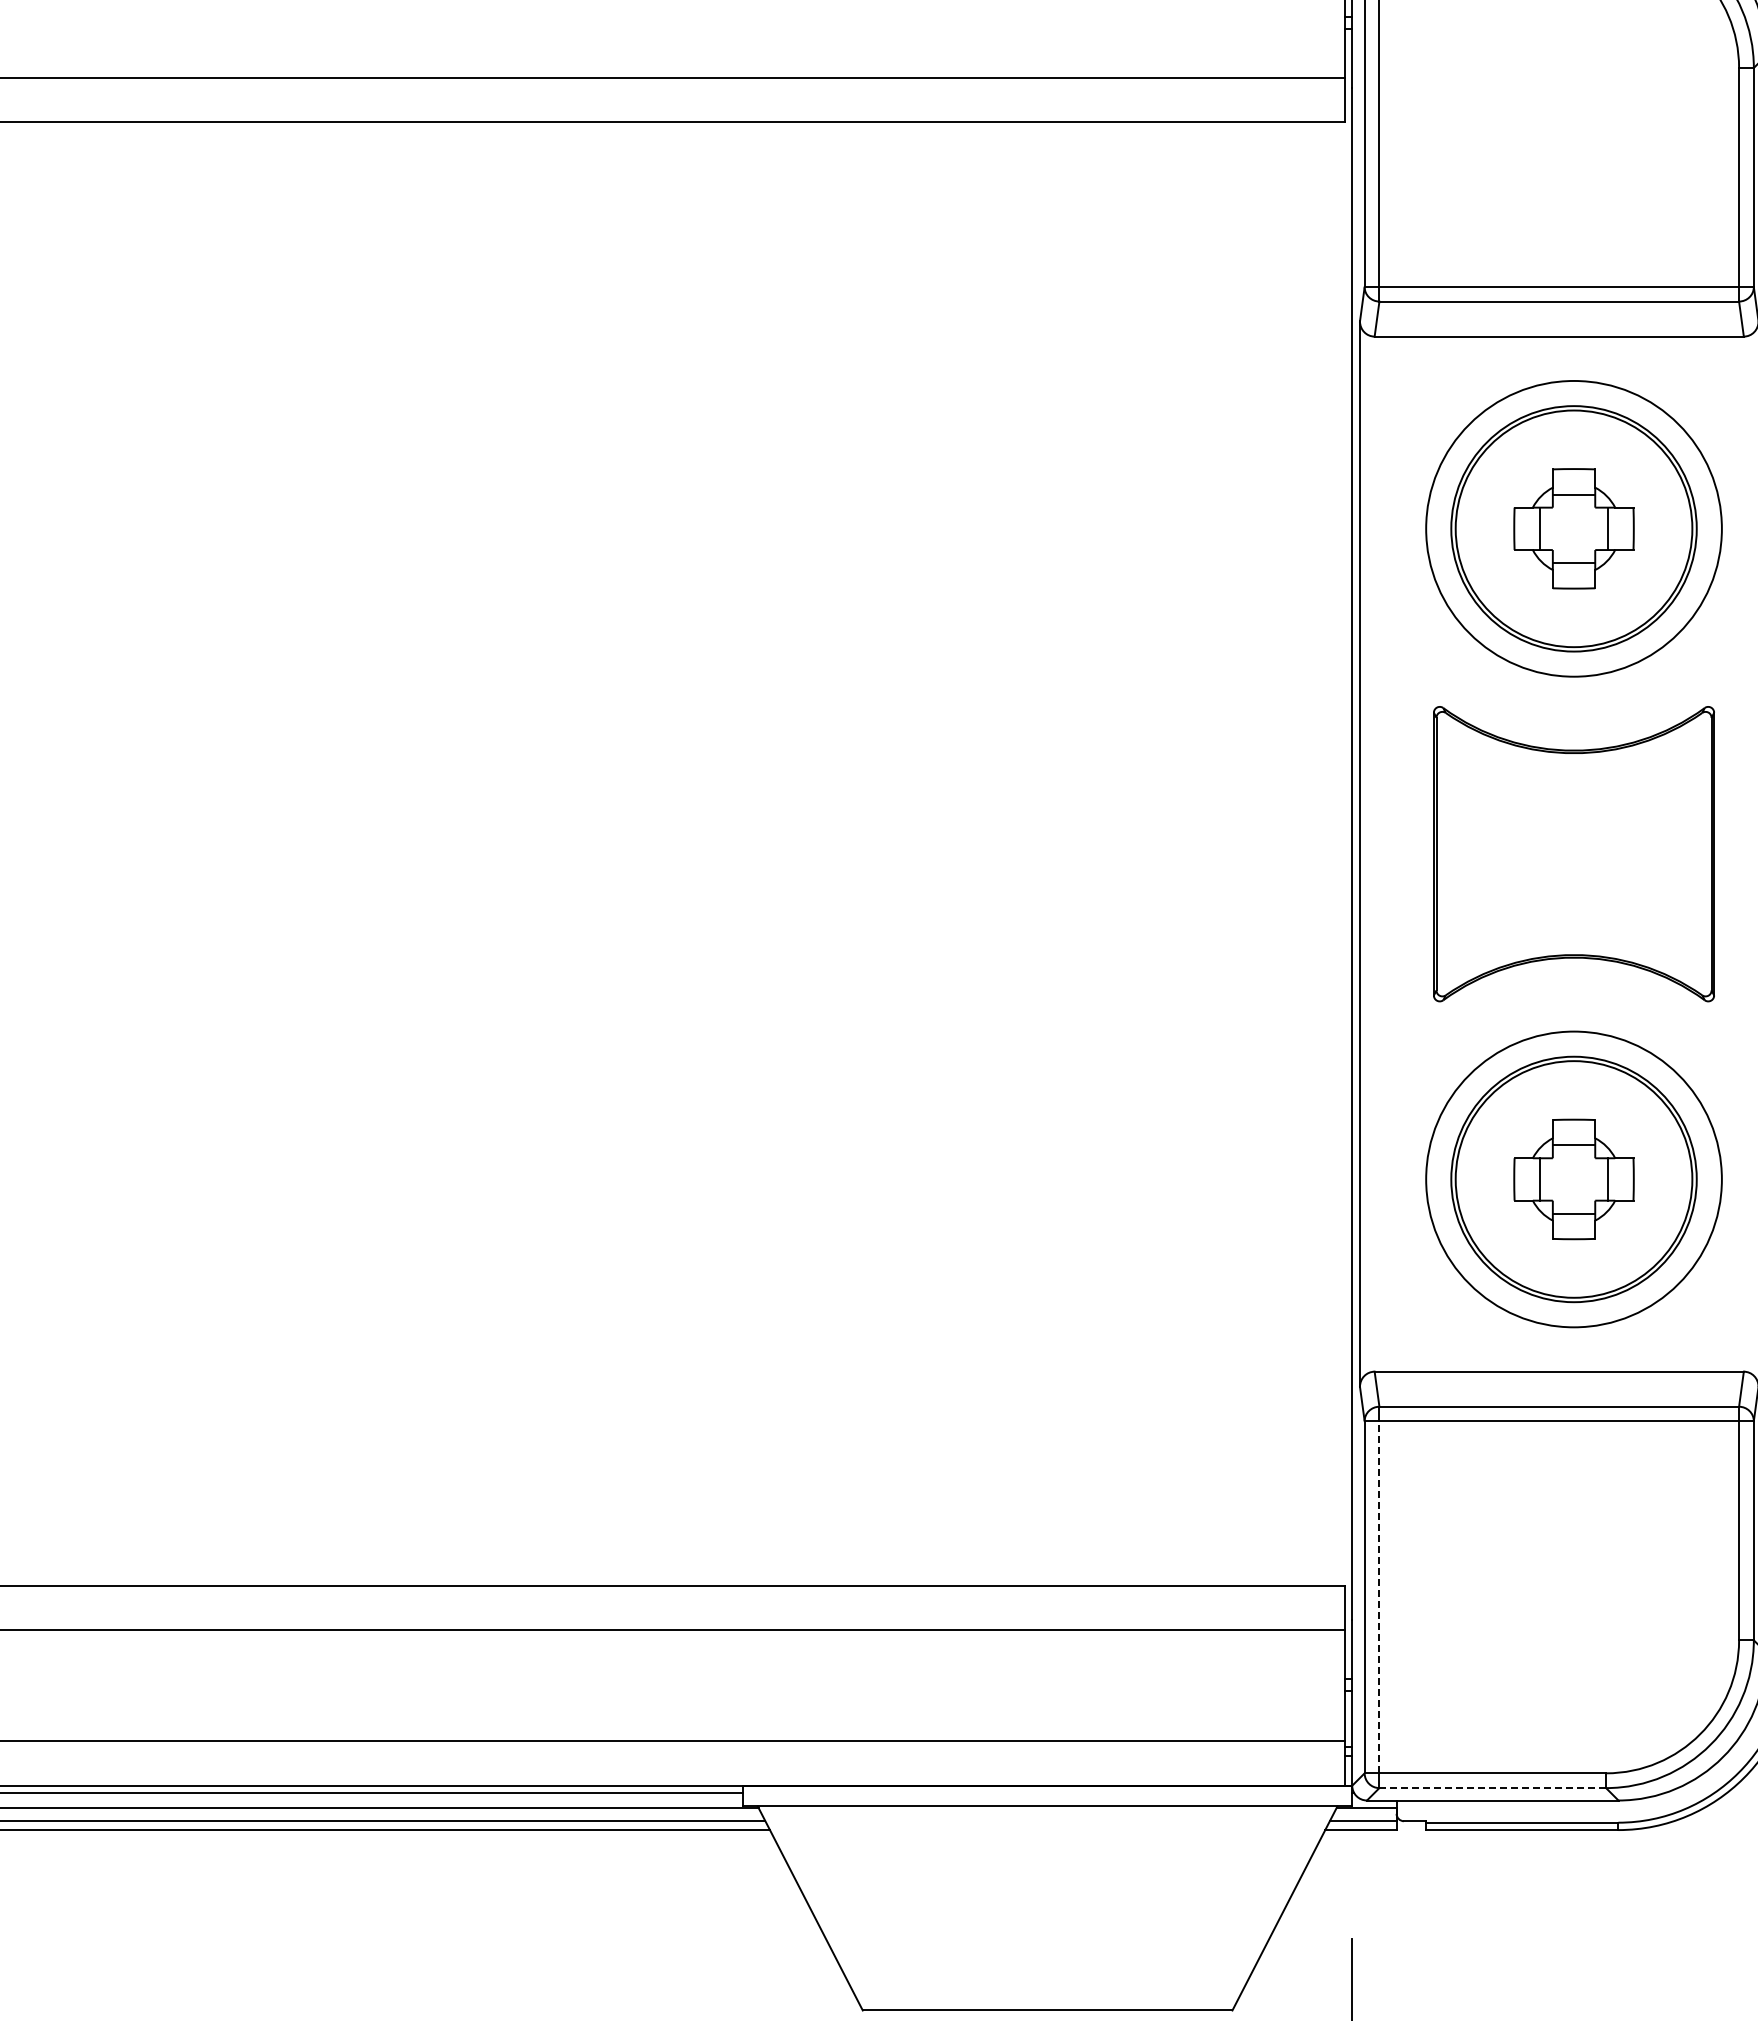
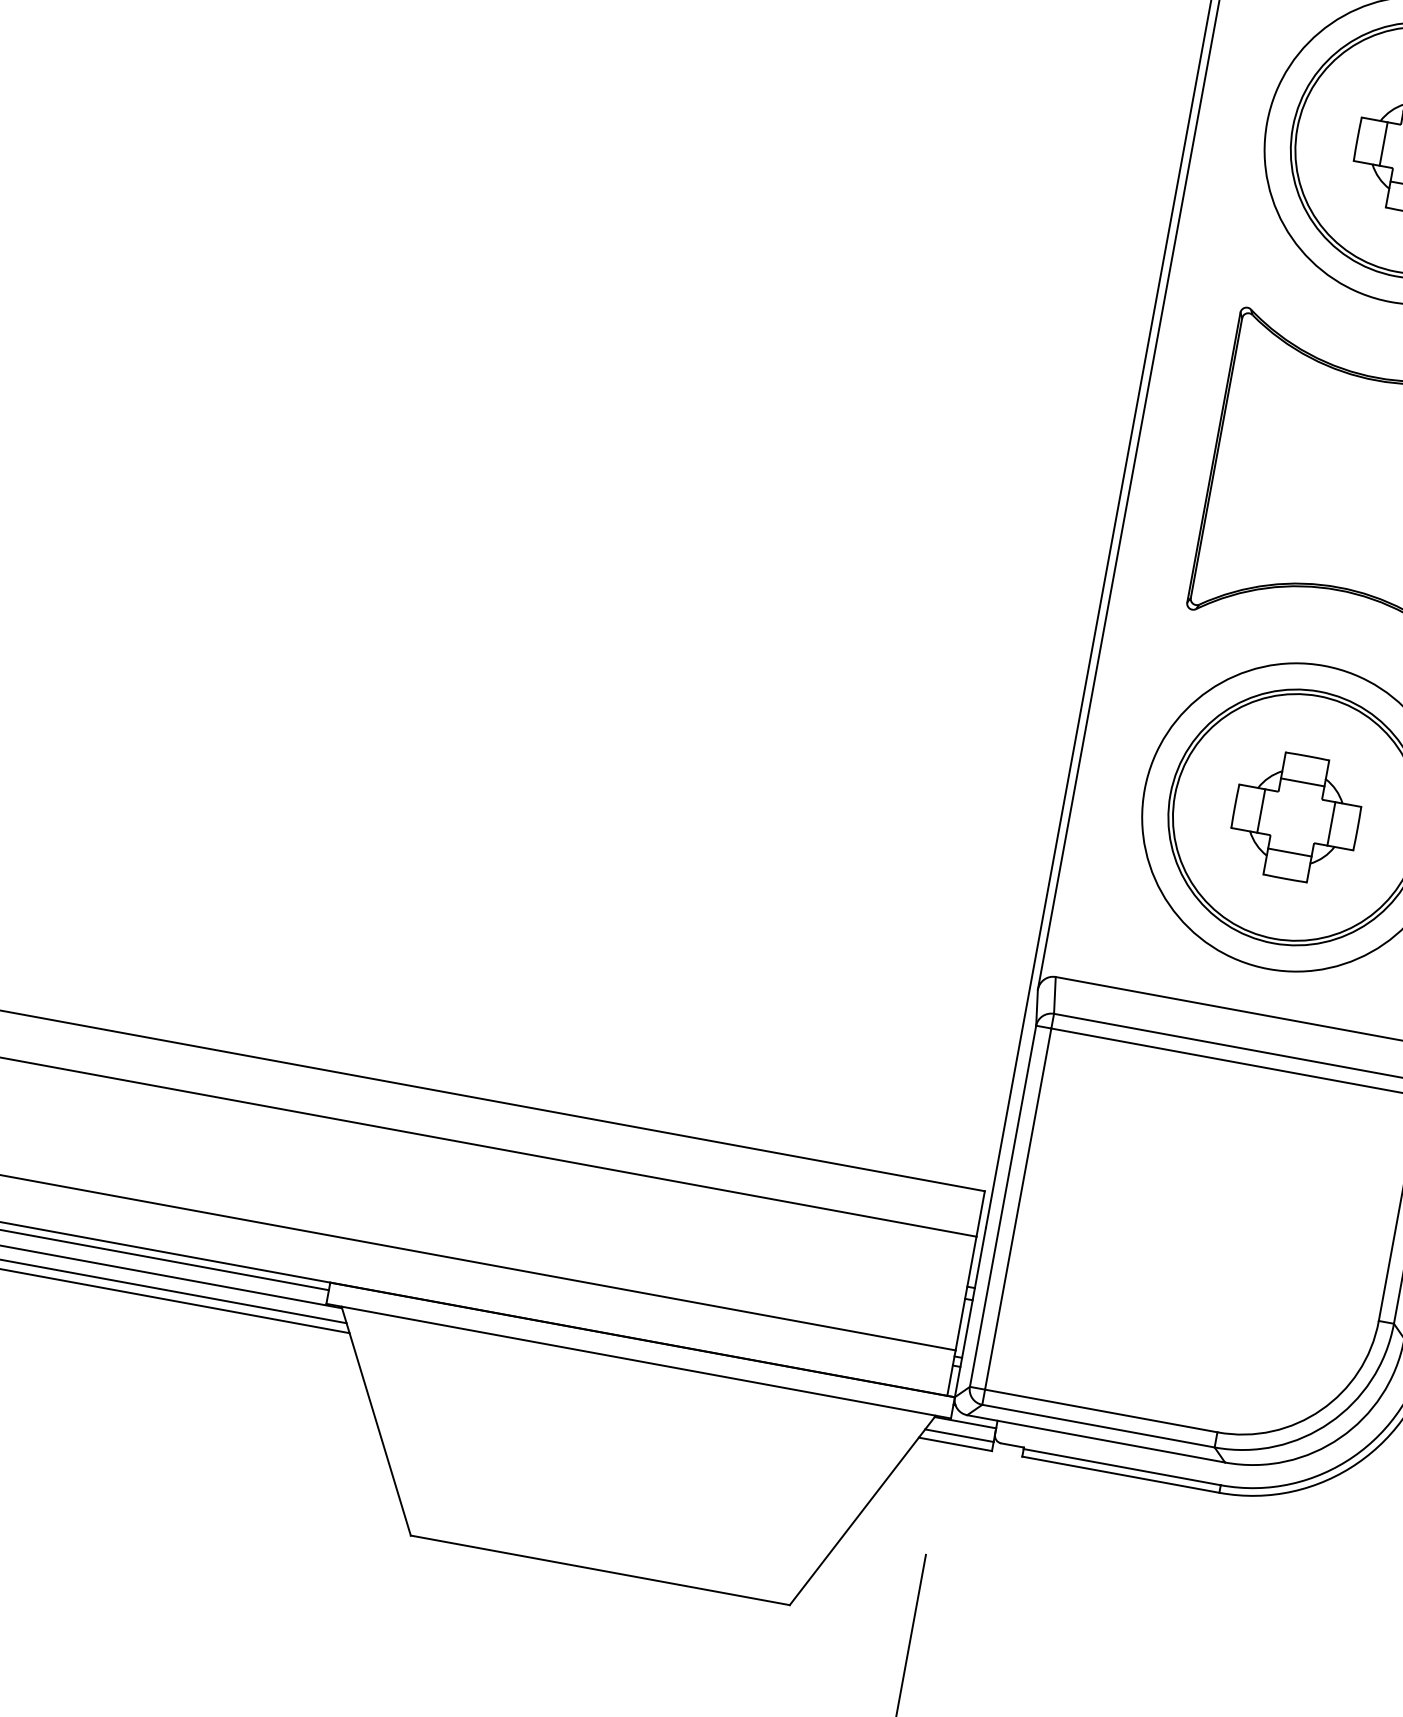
line: (1379, 1596) -> (1018, 1208), dashed -> solid
line: (1493, 1788) -> (1099, 1426), dashed -> solid

